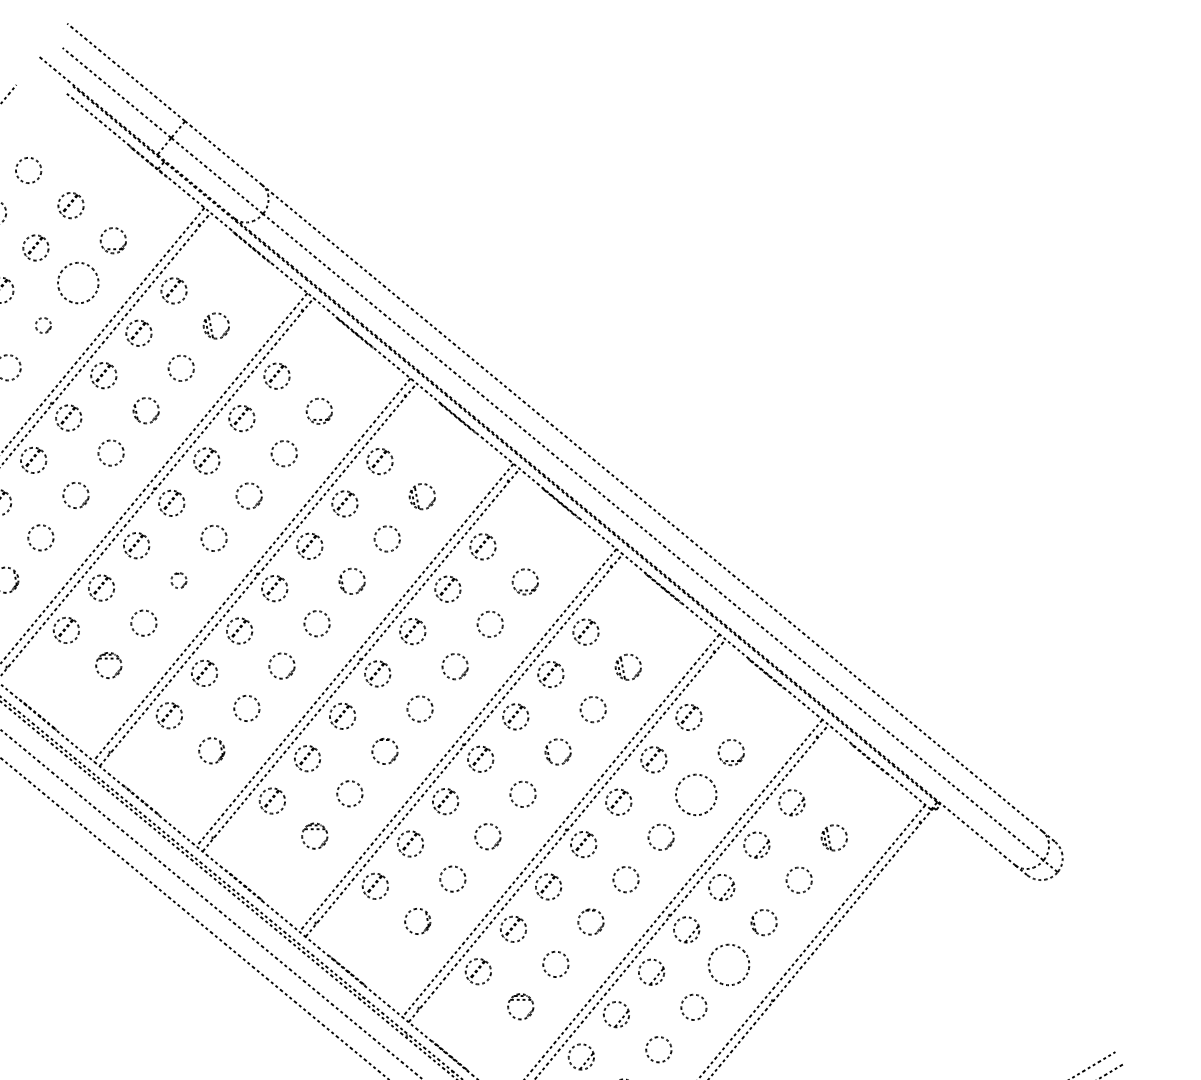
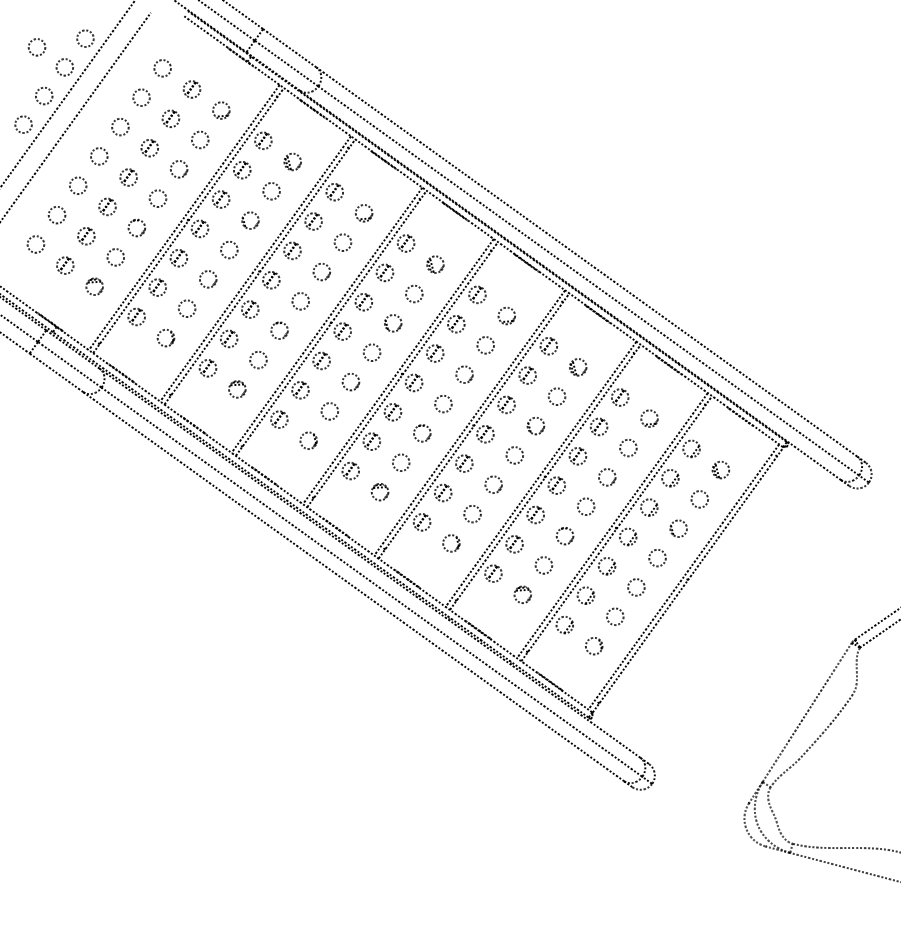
circle: (77, 282) -> (199, 139), size x0.62
part: (43, 325) -> (179, 169), size x1.67
circle: (178, 580) -> (279, 330), size x1.67
circle: (696, 794) -> (628, 447), size x0.62
circle: (729, 964) -> (657, 557), size x0.62

